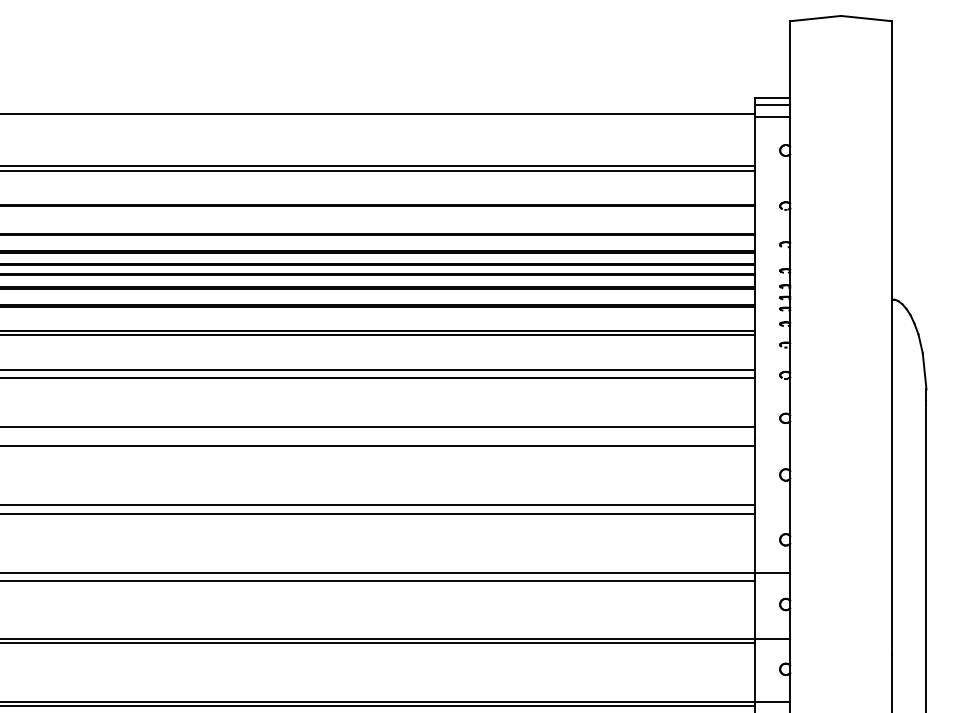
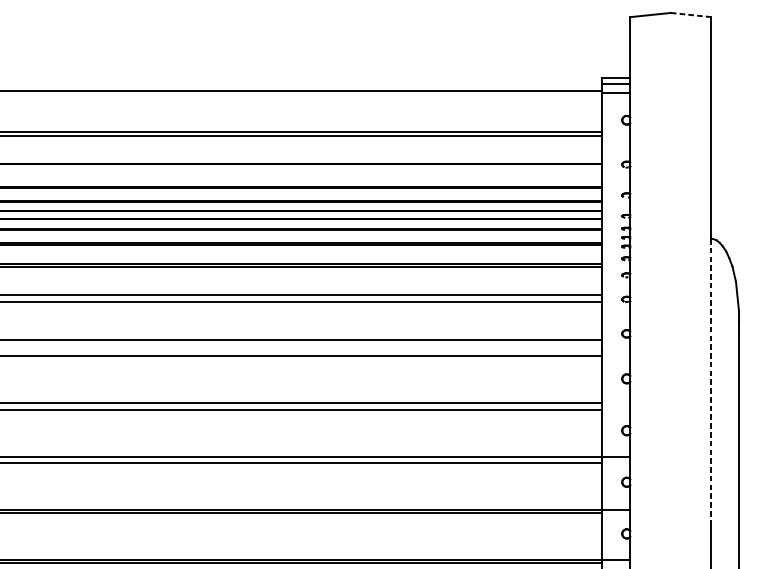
line: (866, 18) -> (691, 14), solid -> dashed
line: (892, 477) -> (711, 380), solid -> dashed

